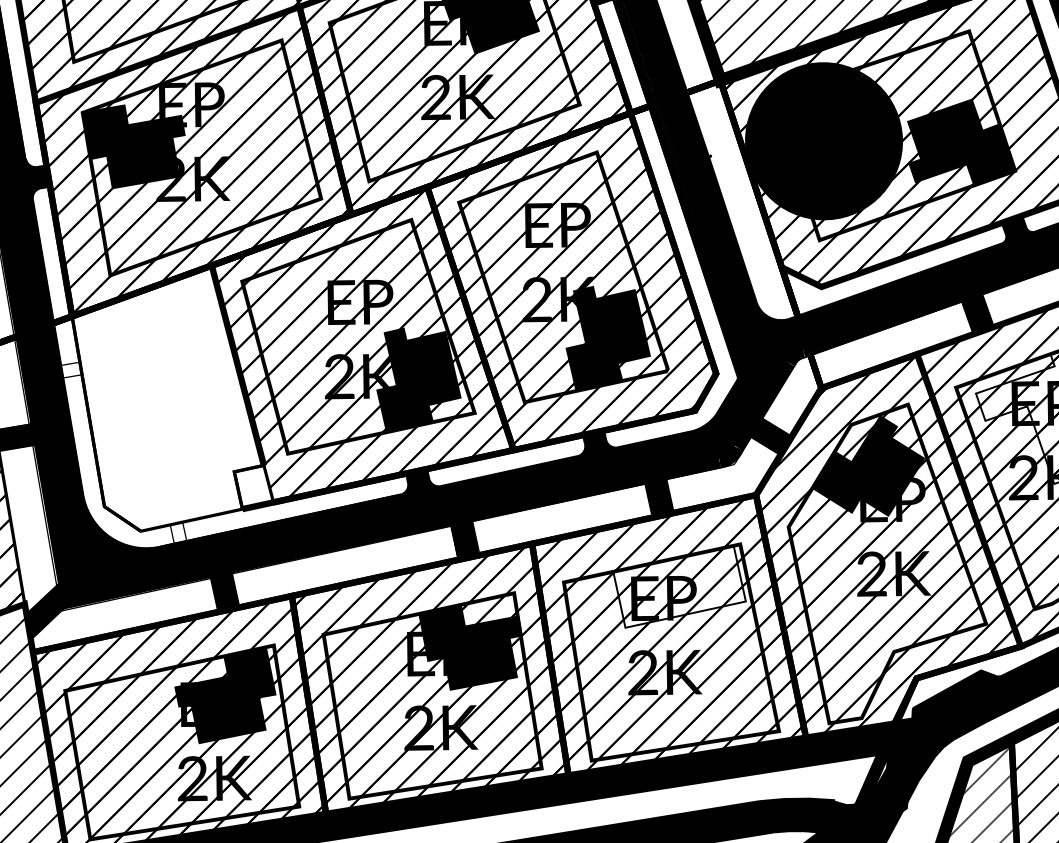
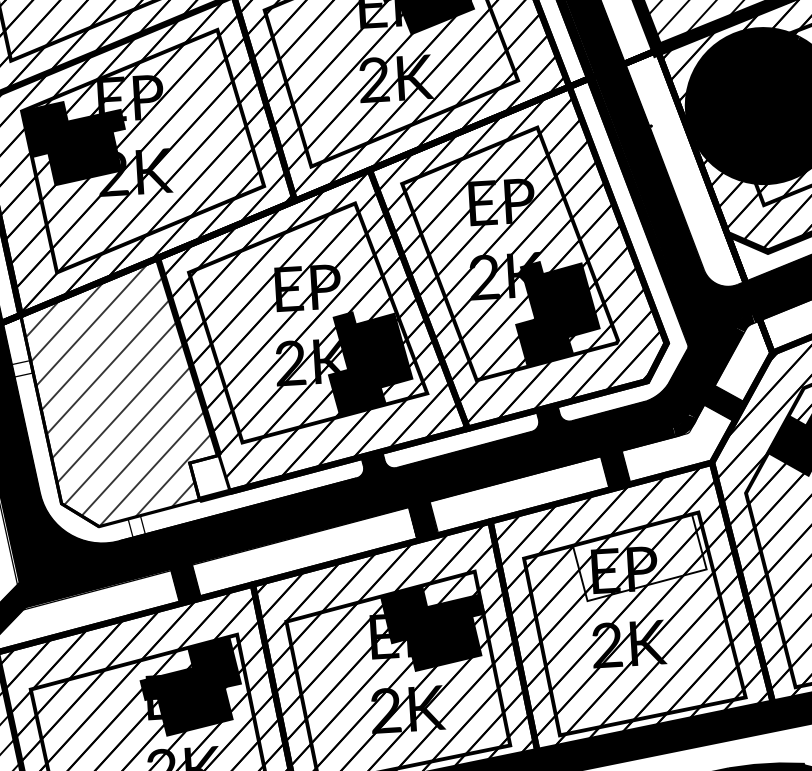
hatch: (167, 399) -> (119, 393), added

